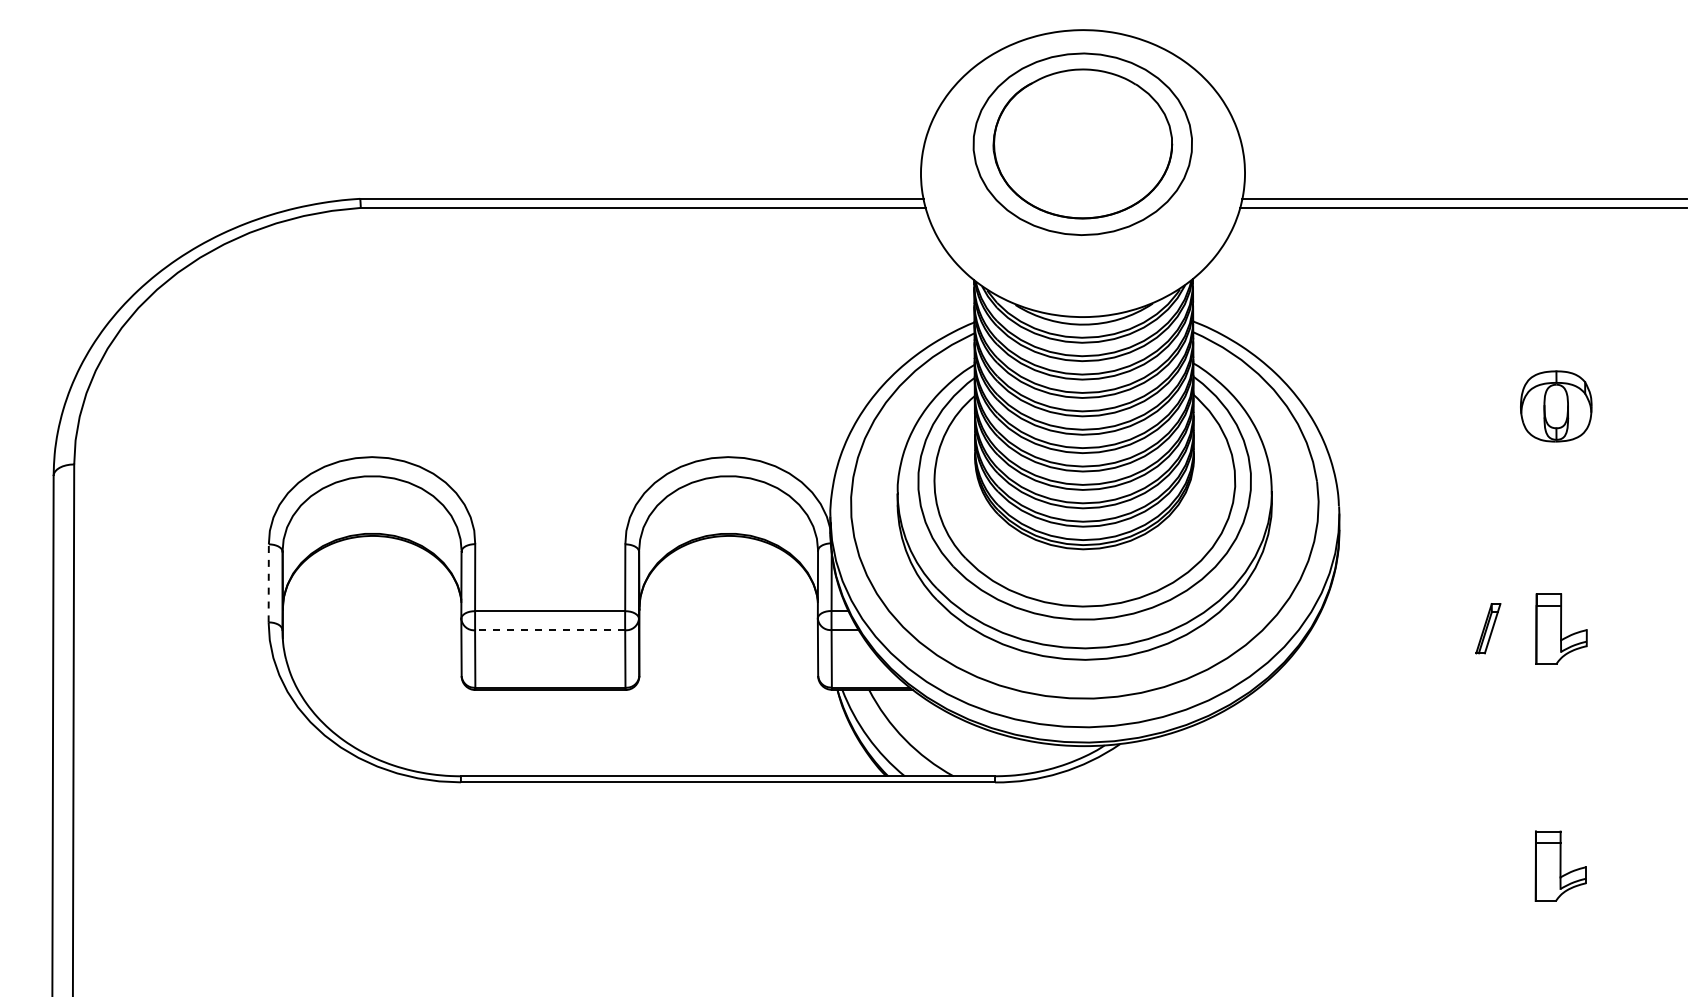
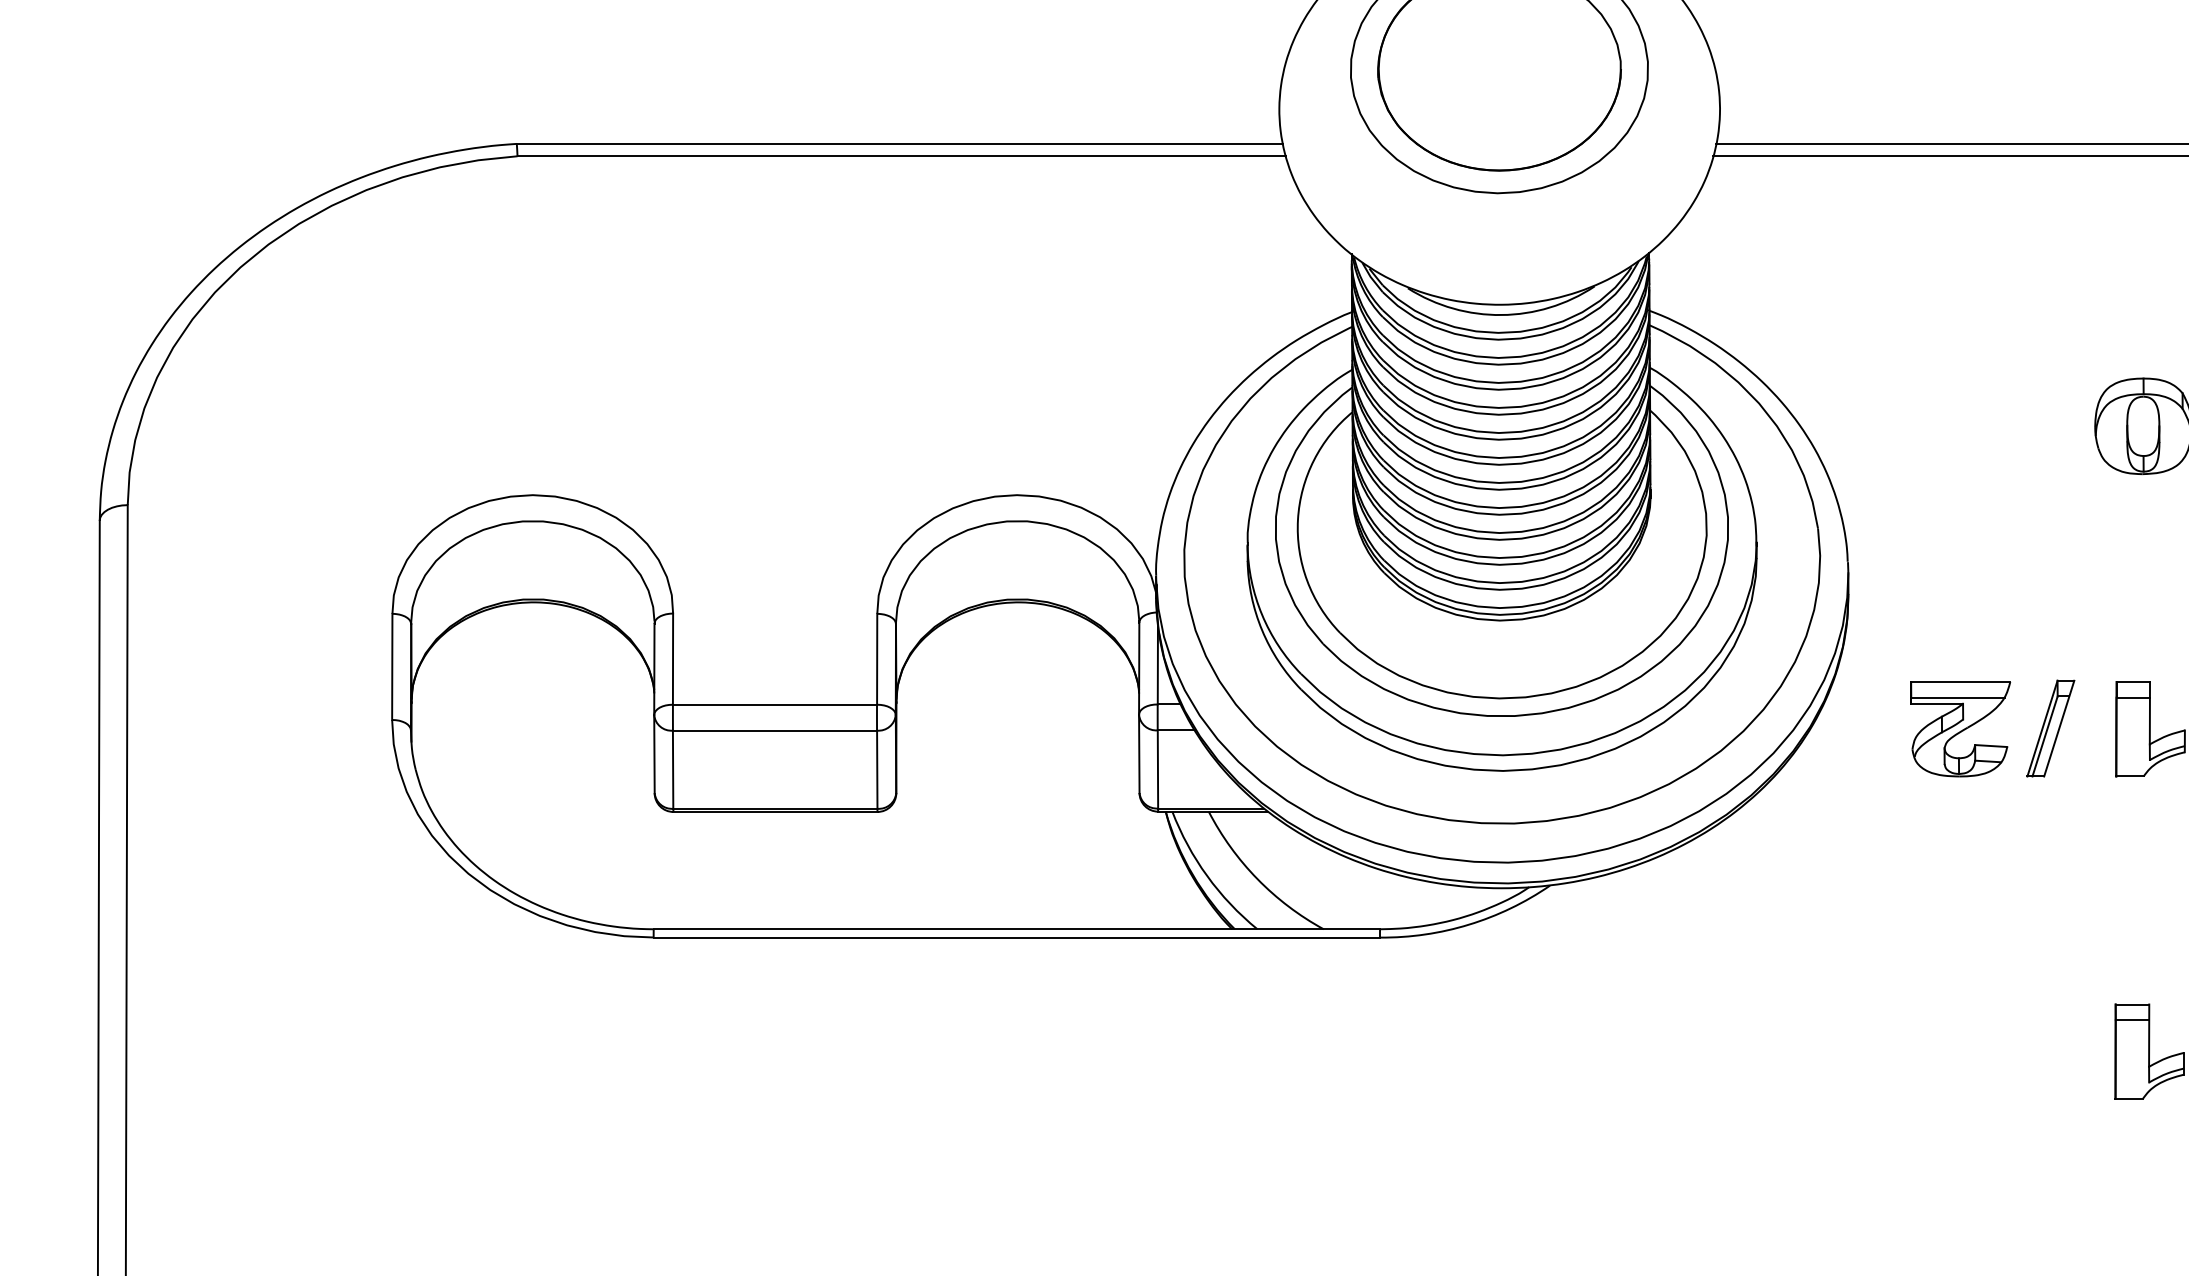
line: (268, 582) -> (391, 665), dashed -> solid
part: (1421, 628) -> (1960, 728), added
part: (1488, 628) -> (2051, 728), size x1.43
line: (549, 630) -> (774, 730), dashed -> solid

